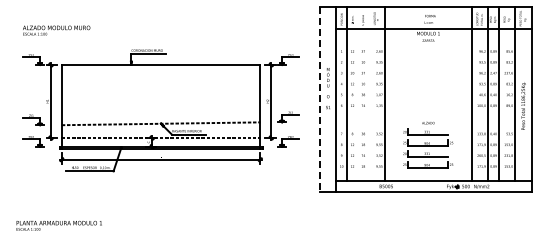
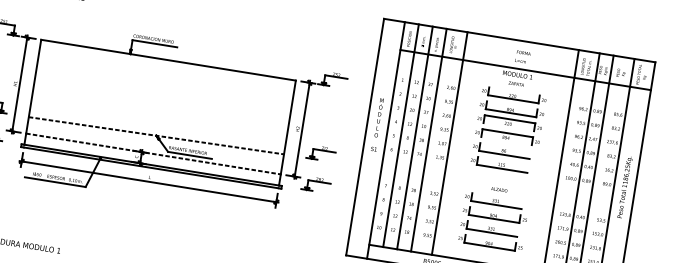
part: (428, 76) -> (509, 130), added
line: (357, 93) -> (414, 137), added
line: (368, 93) -> (428, 139), added
line: (319, 99) -> (364, 137), dashed -> solid

